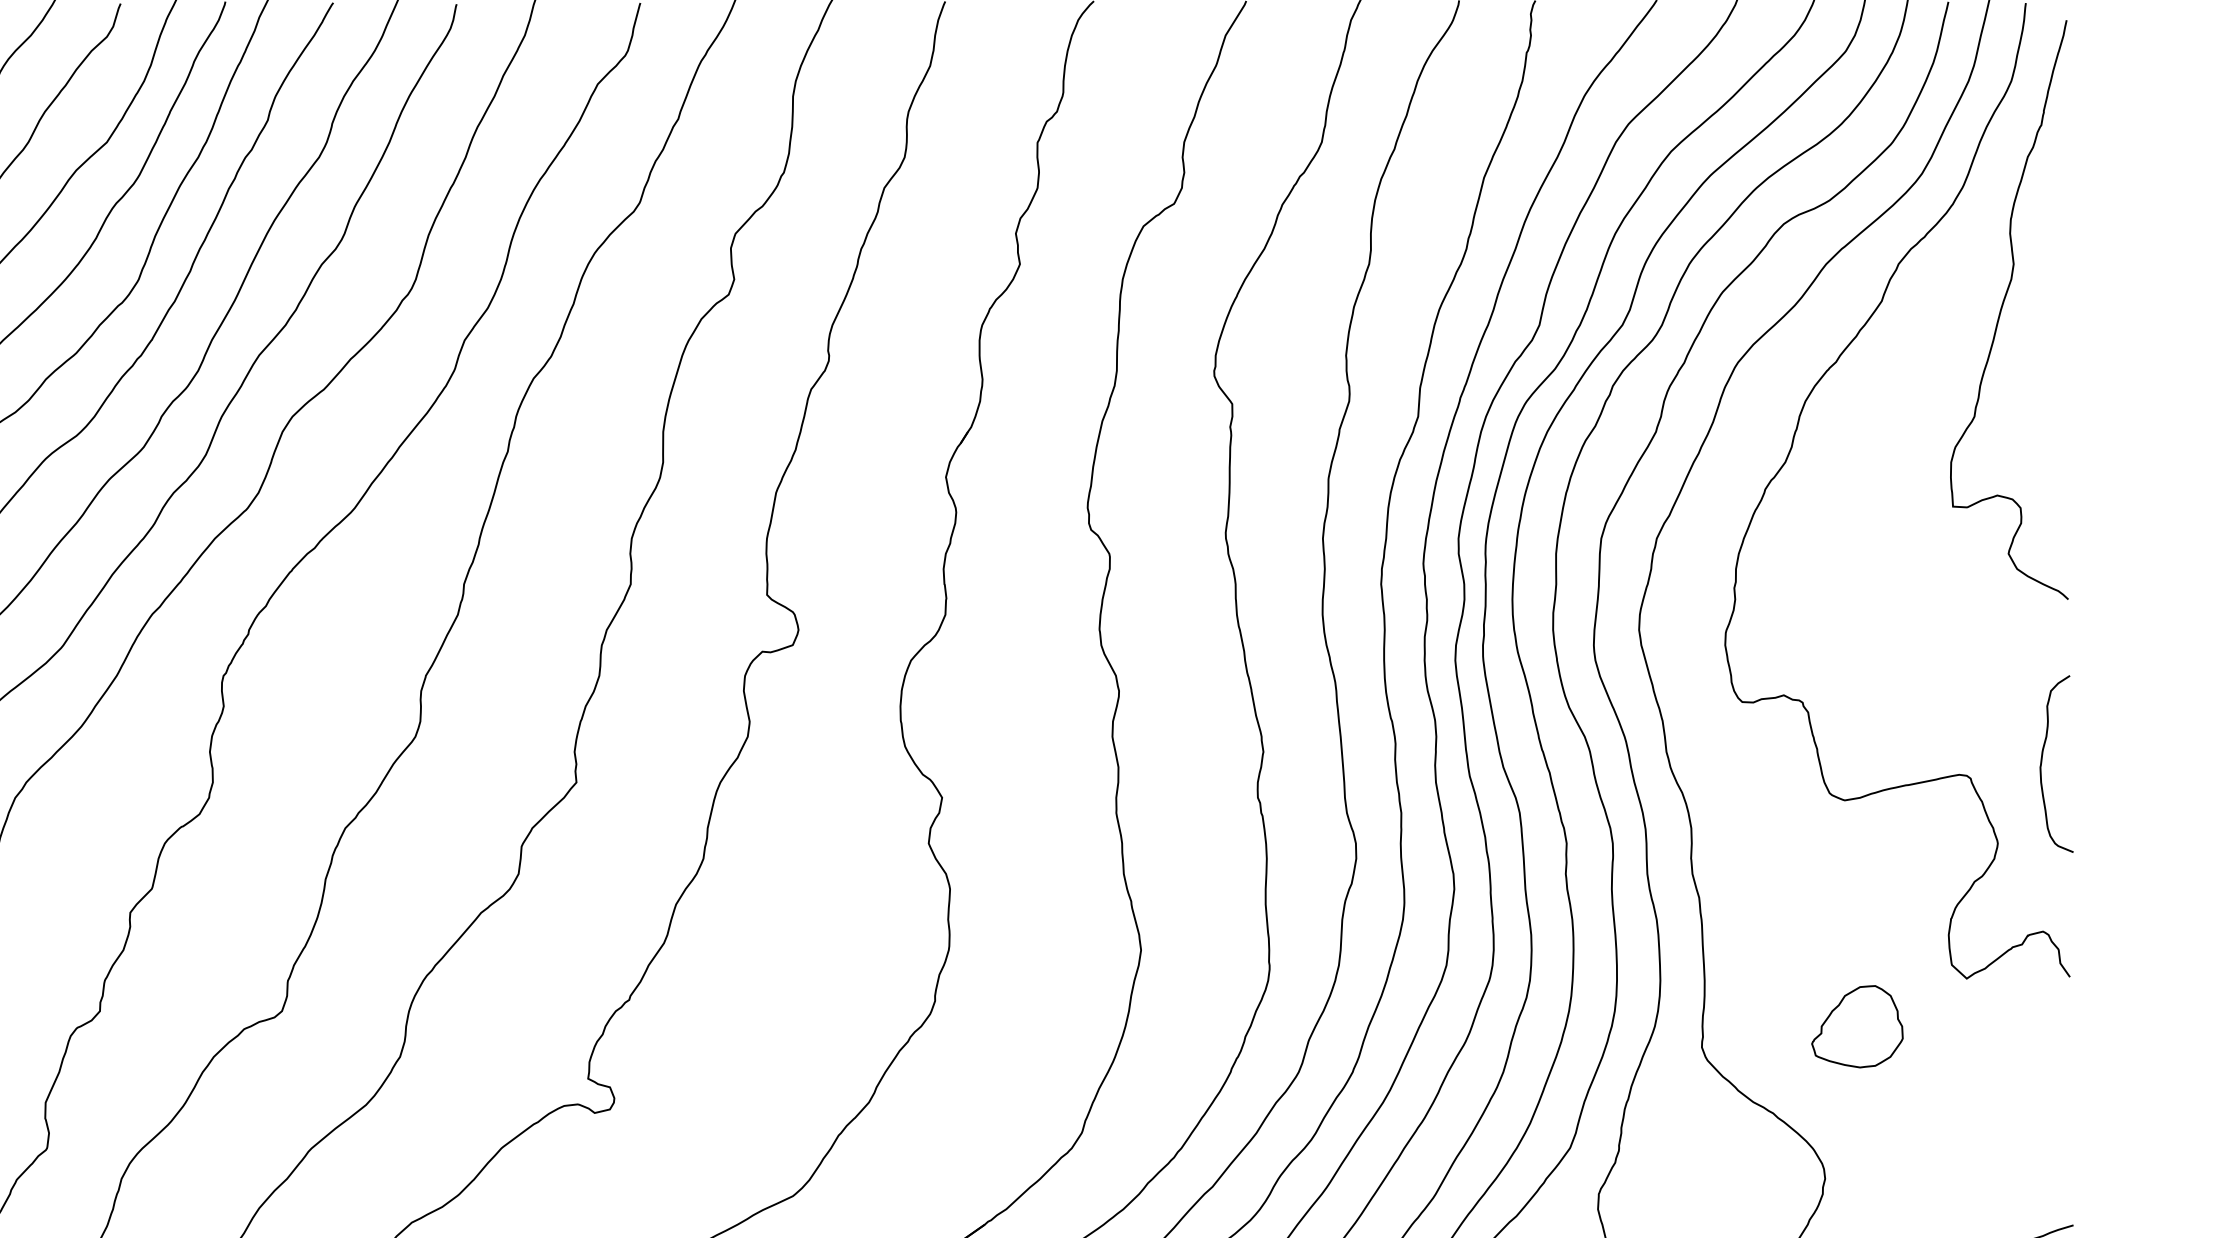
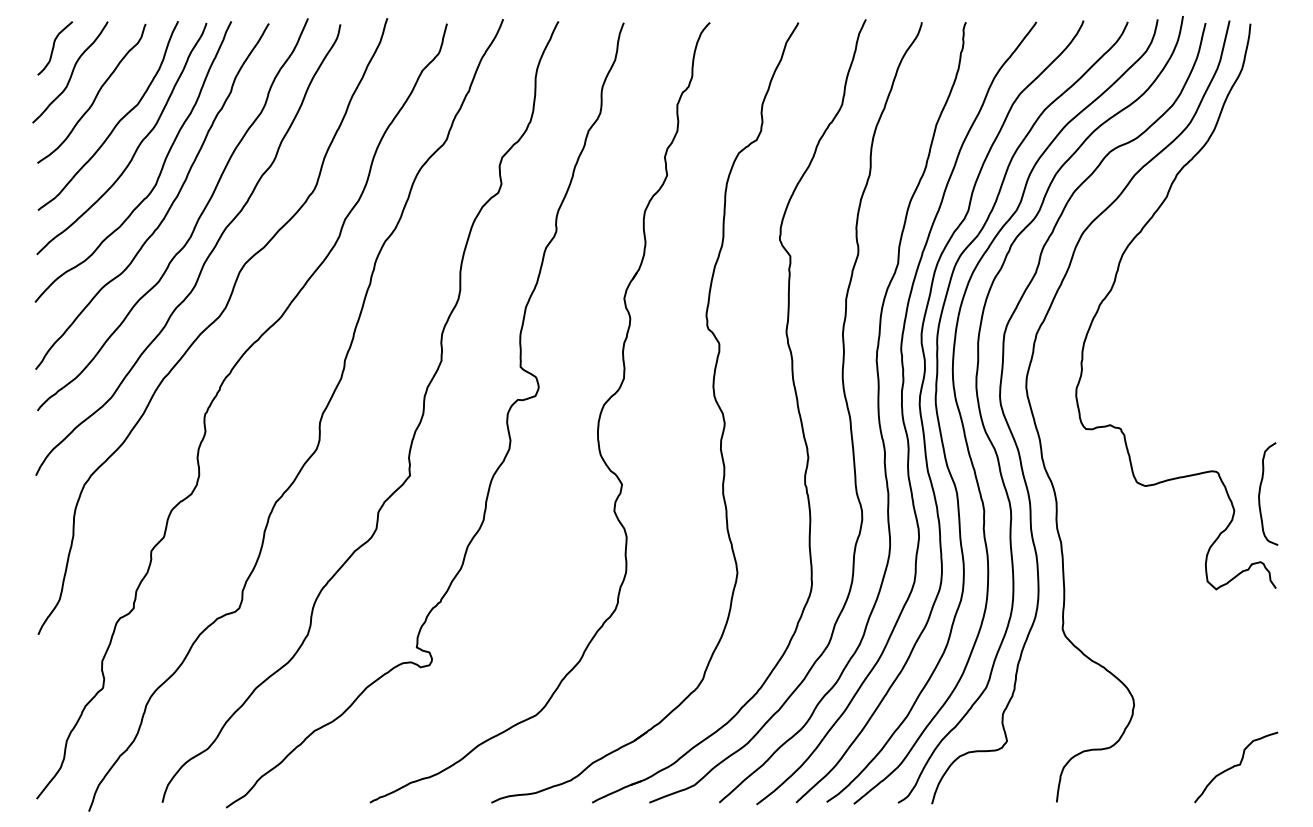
curve: (2003, 309) -> (1237, 201), removed
curve: (2043, 763) -> (1260, 493), moved
part: (1856, 1025) -> (1152, 616), removed

